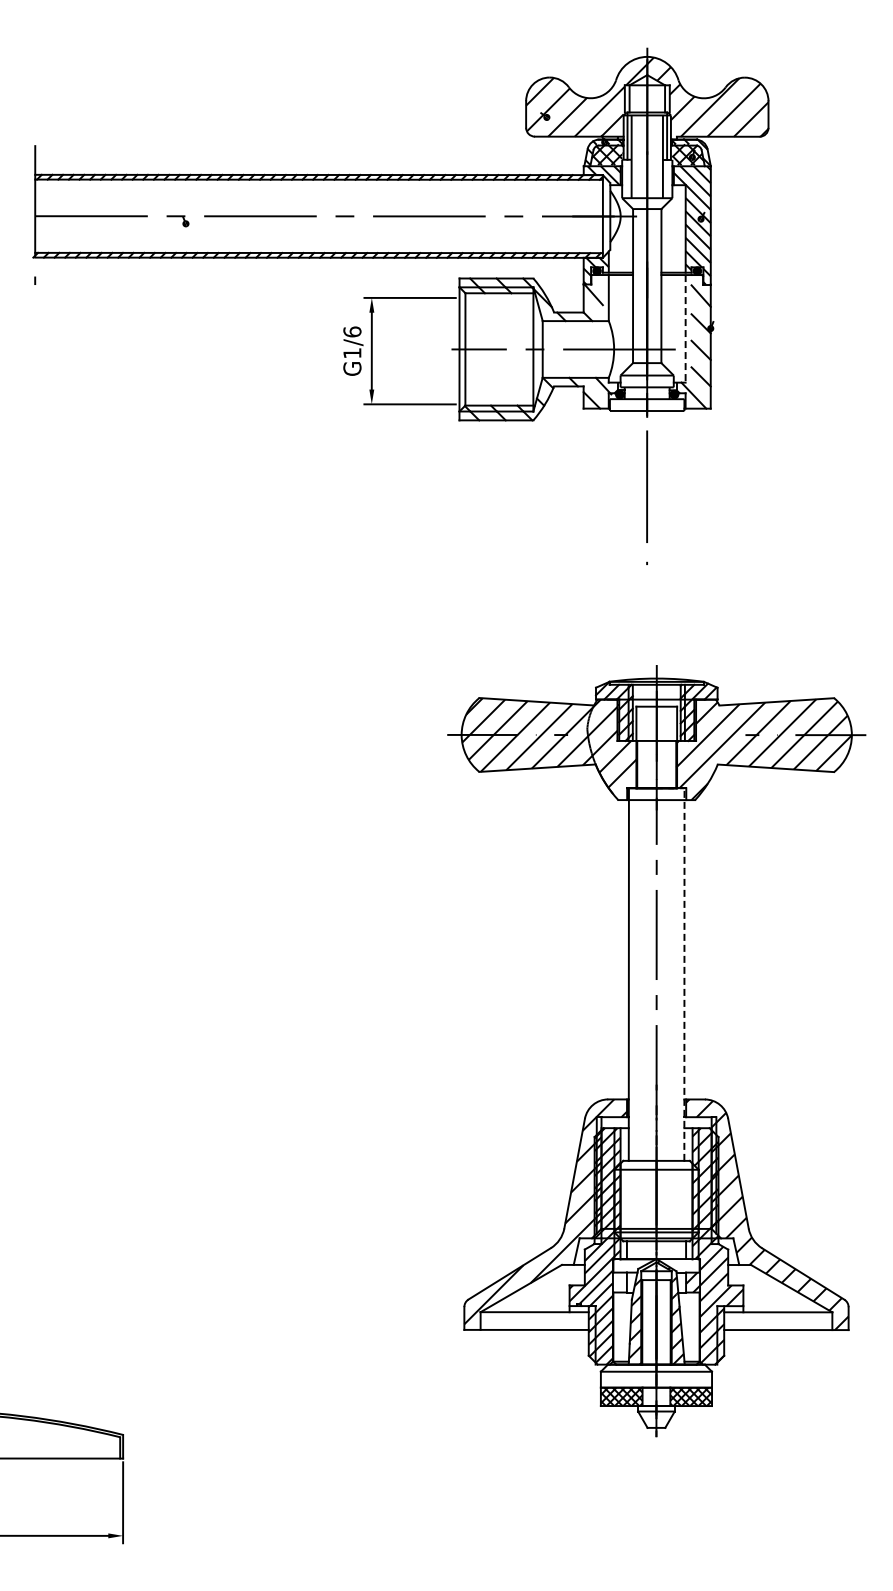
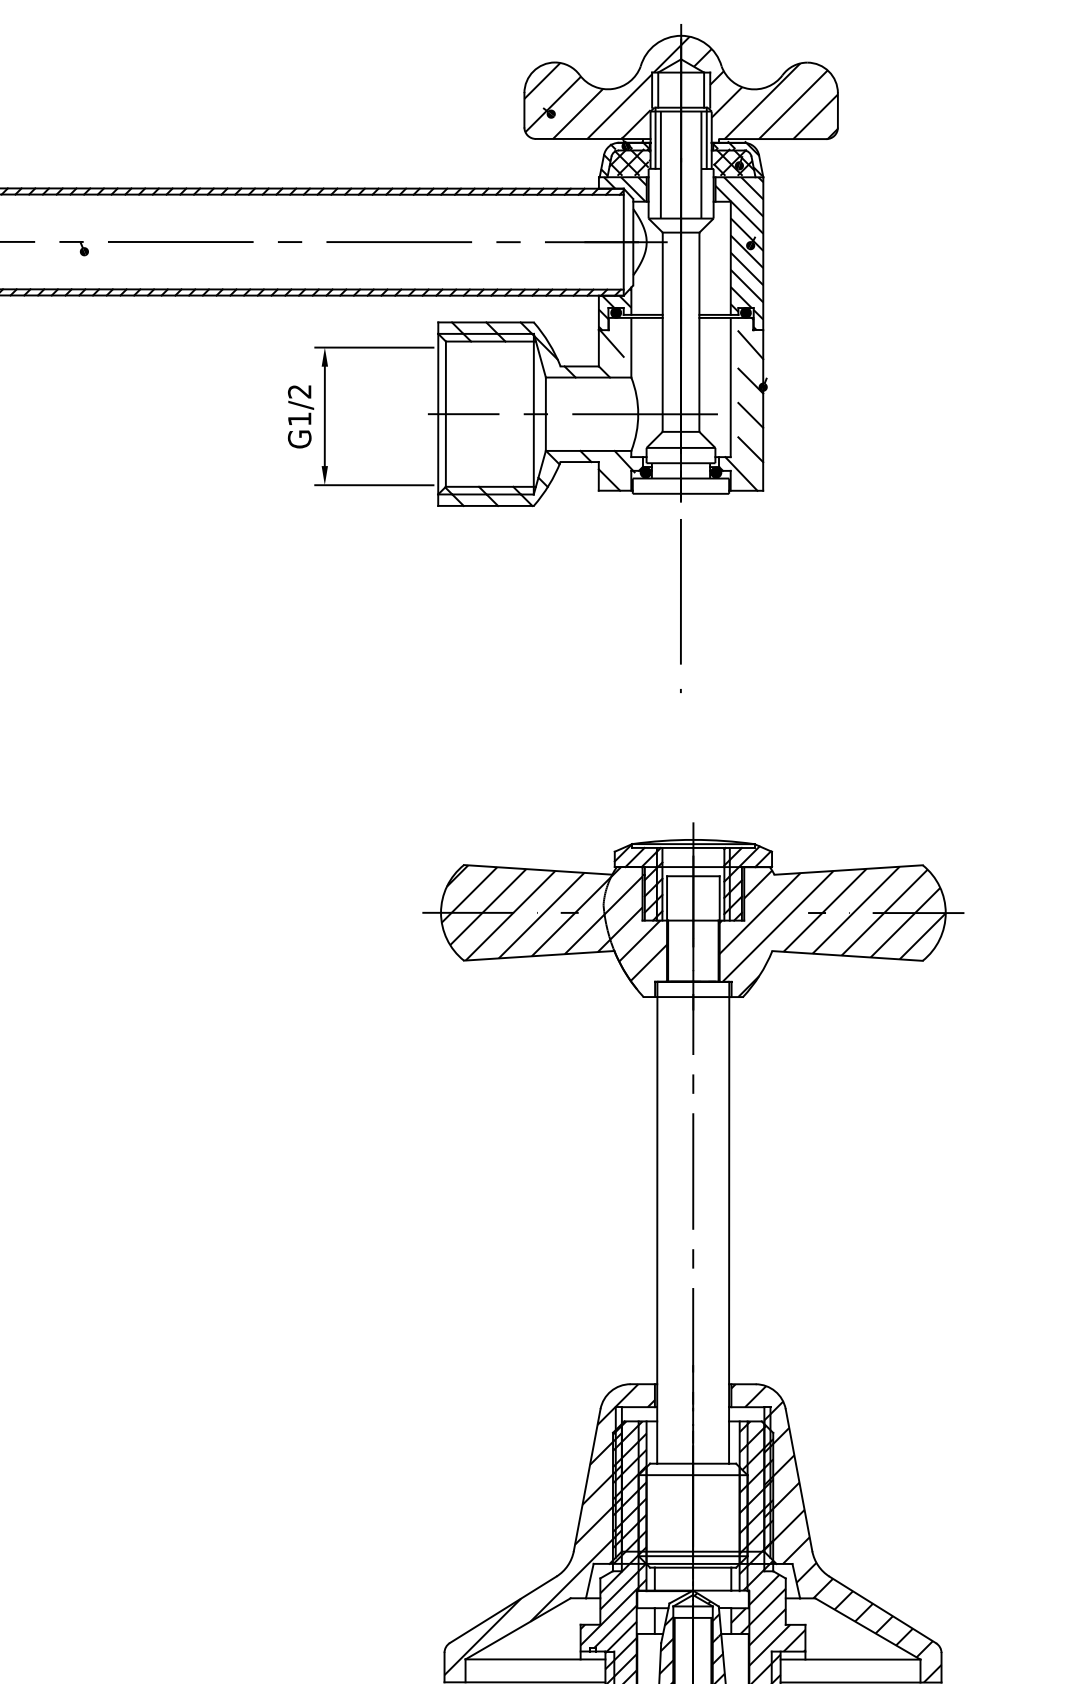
line: (685, 328) -> (730, 387), dashed -> solid
text: (352, 331) -> (299, 390), G1/6 -> G1/2
line: (684, 974) -> (729, 1222), dashed -> solid

